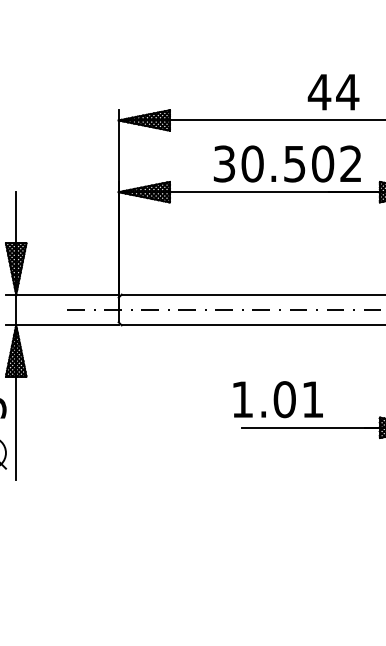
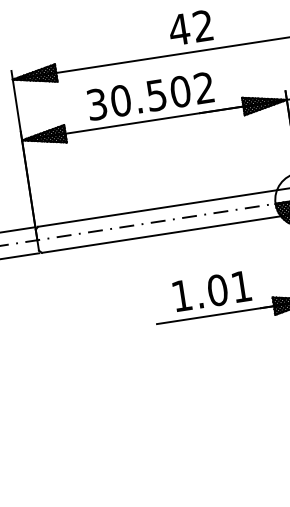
text: (347, 91) -> (202, 25), 44 -> 42
text: (286, 163) -> (149, 96), moved
text: (277, 399) -> (211, 291), moved

